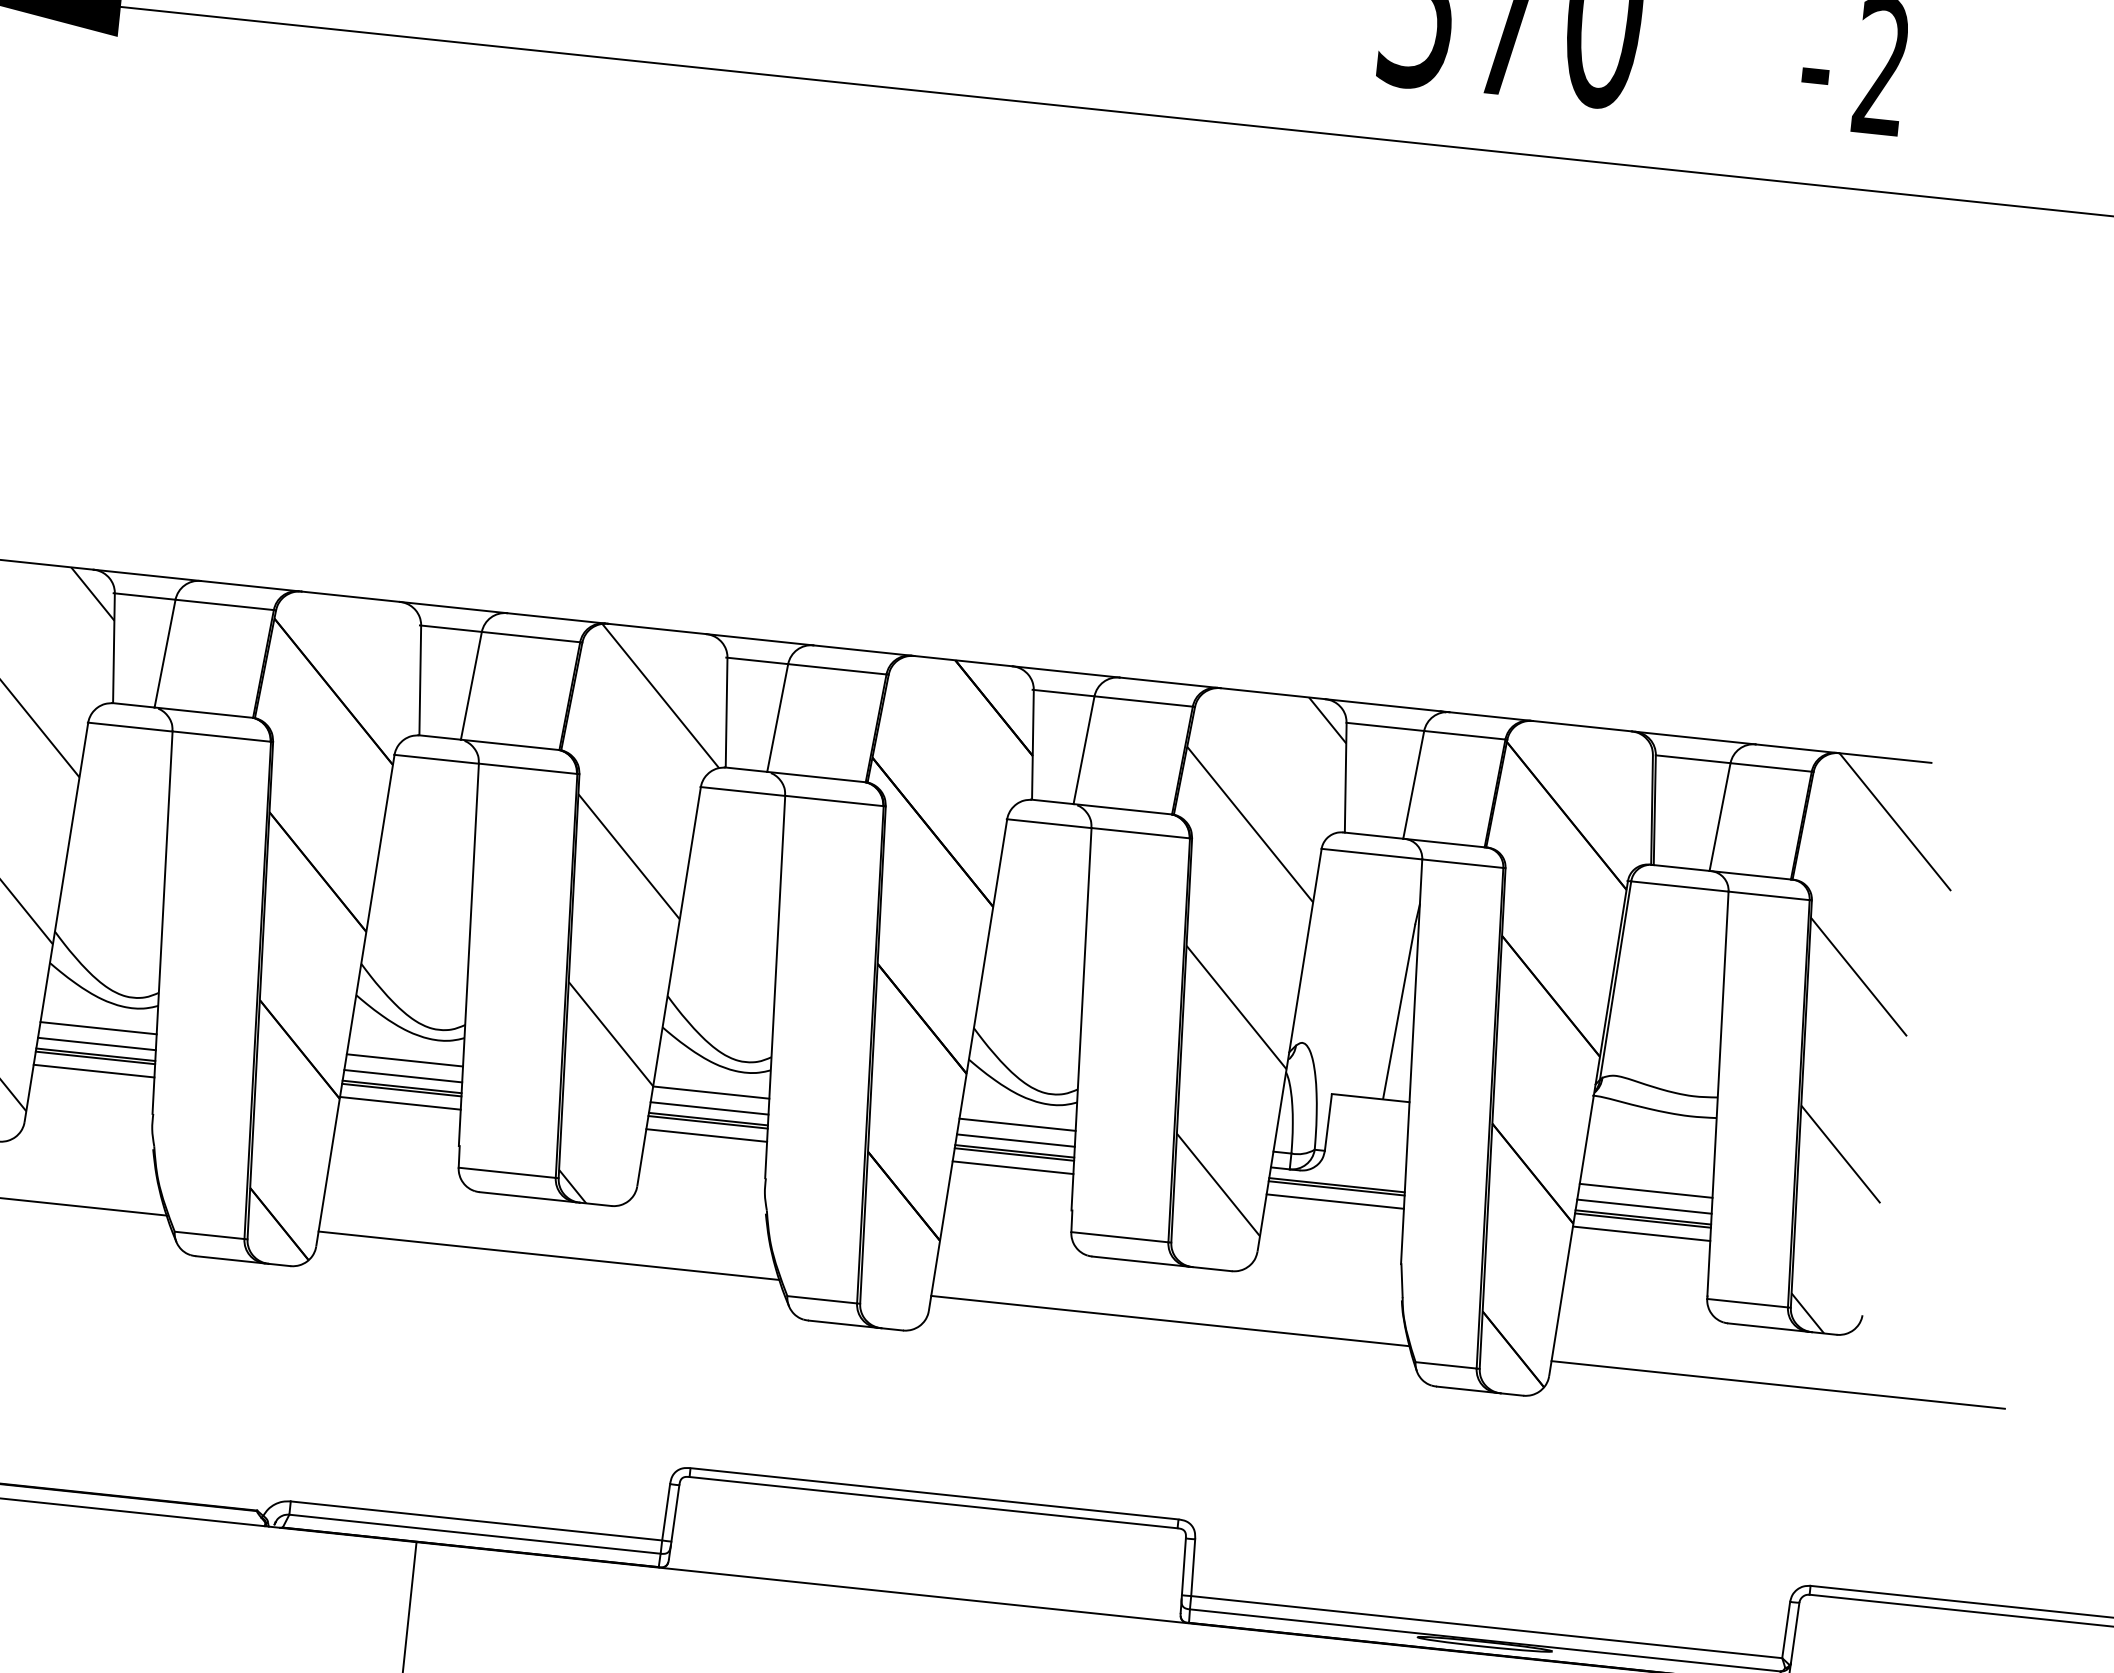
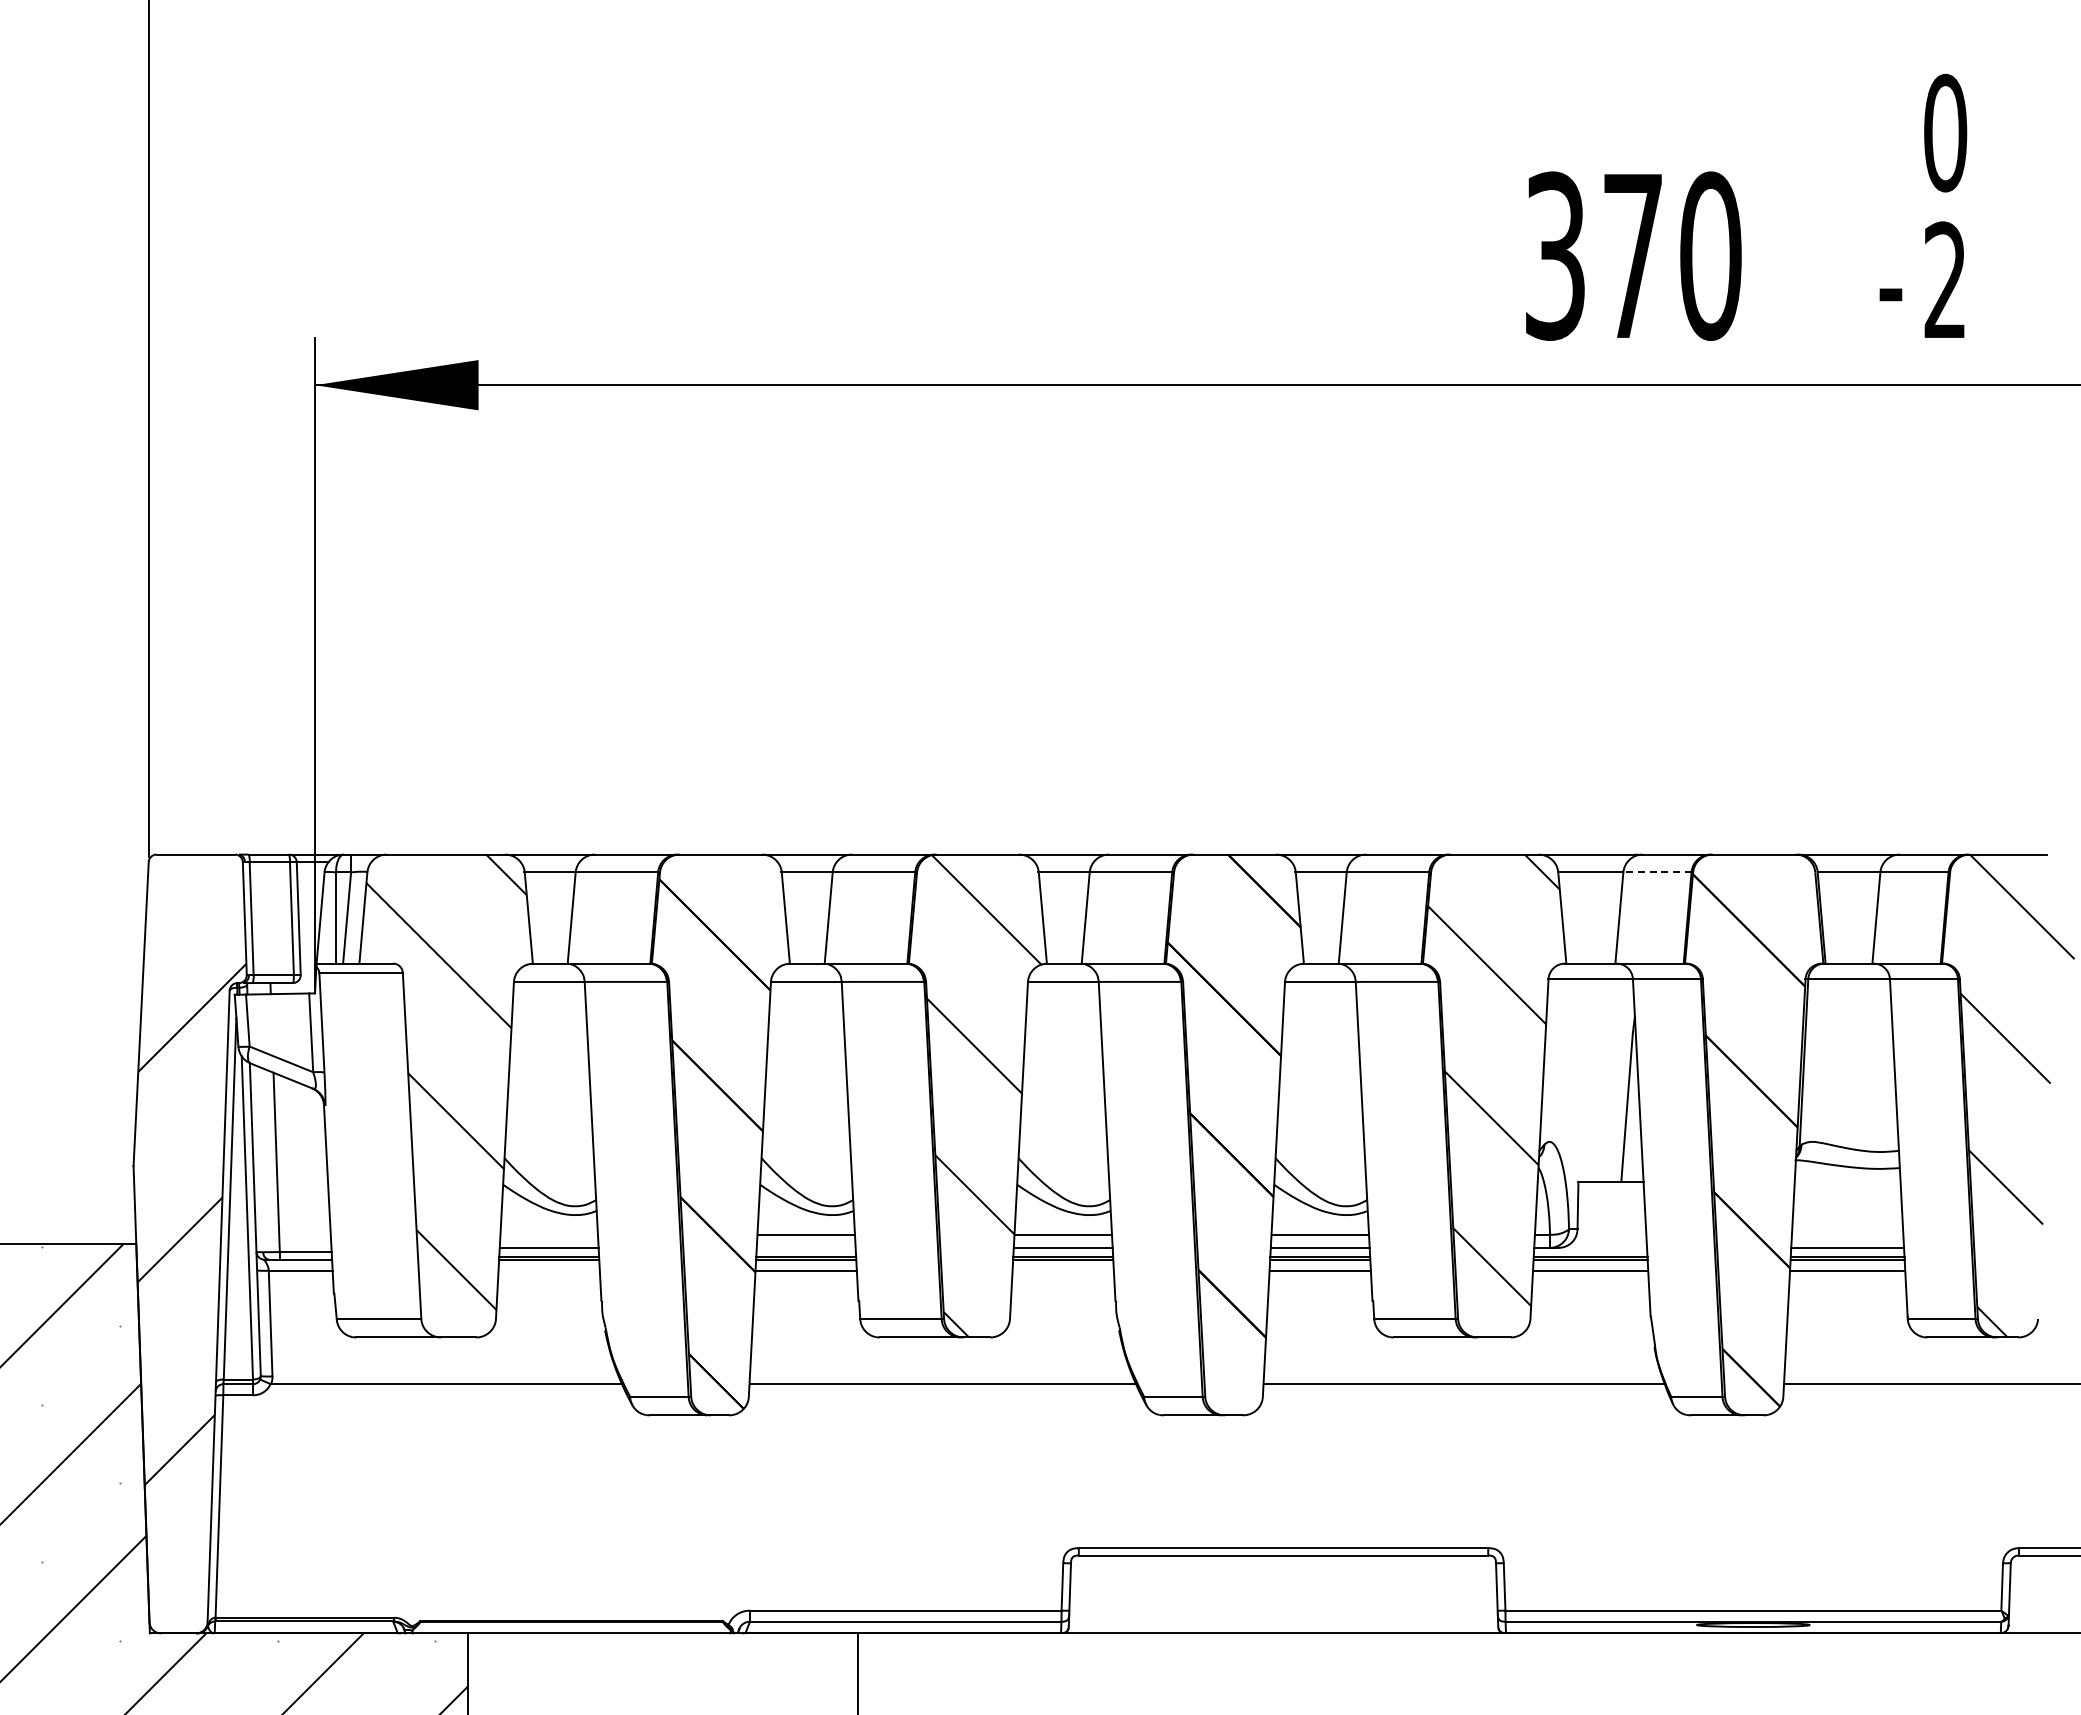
line: (1463, 735) -> (1656, 872), solid -> dashed
line: (97, 1027) -> (548, 1234), removed
line: (93, 1070) -> (548, 1270), removed
line: (402, 1075) -> (805, 1247), removed
line: (705, 1135) -> (1062, 1270), removed
line: (1645, 1190) -> (1847, 1234), removed

